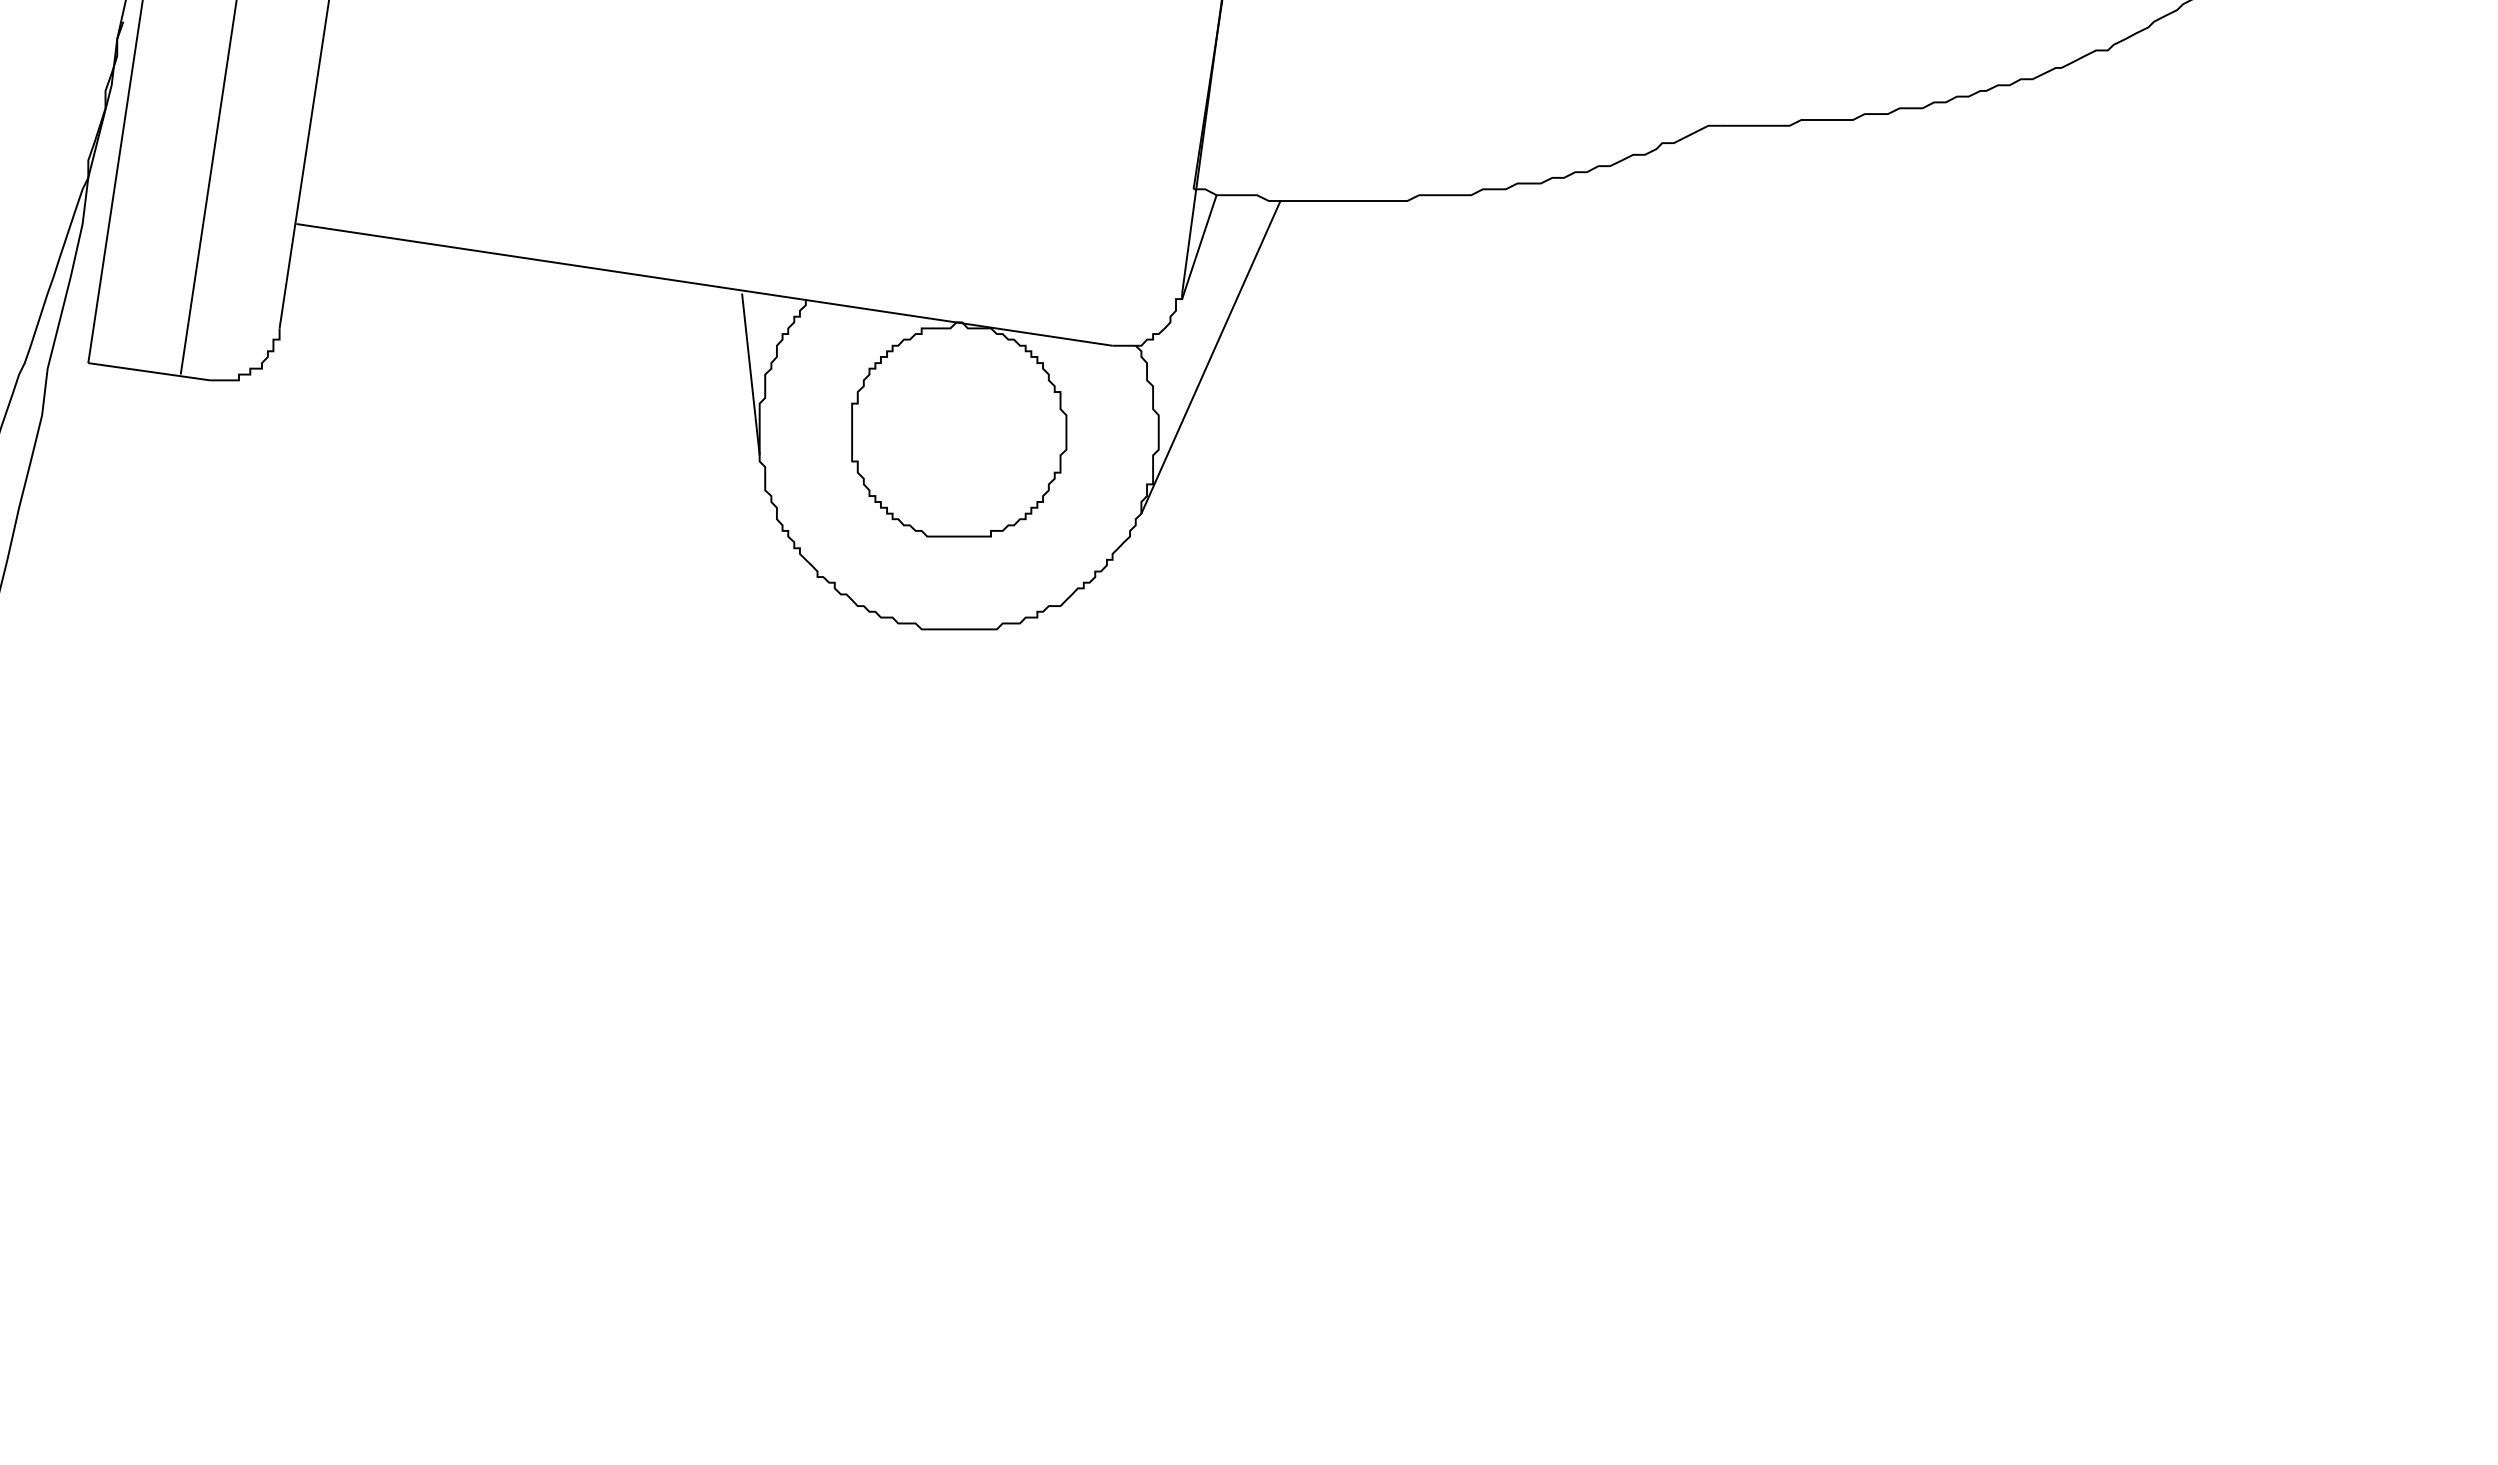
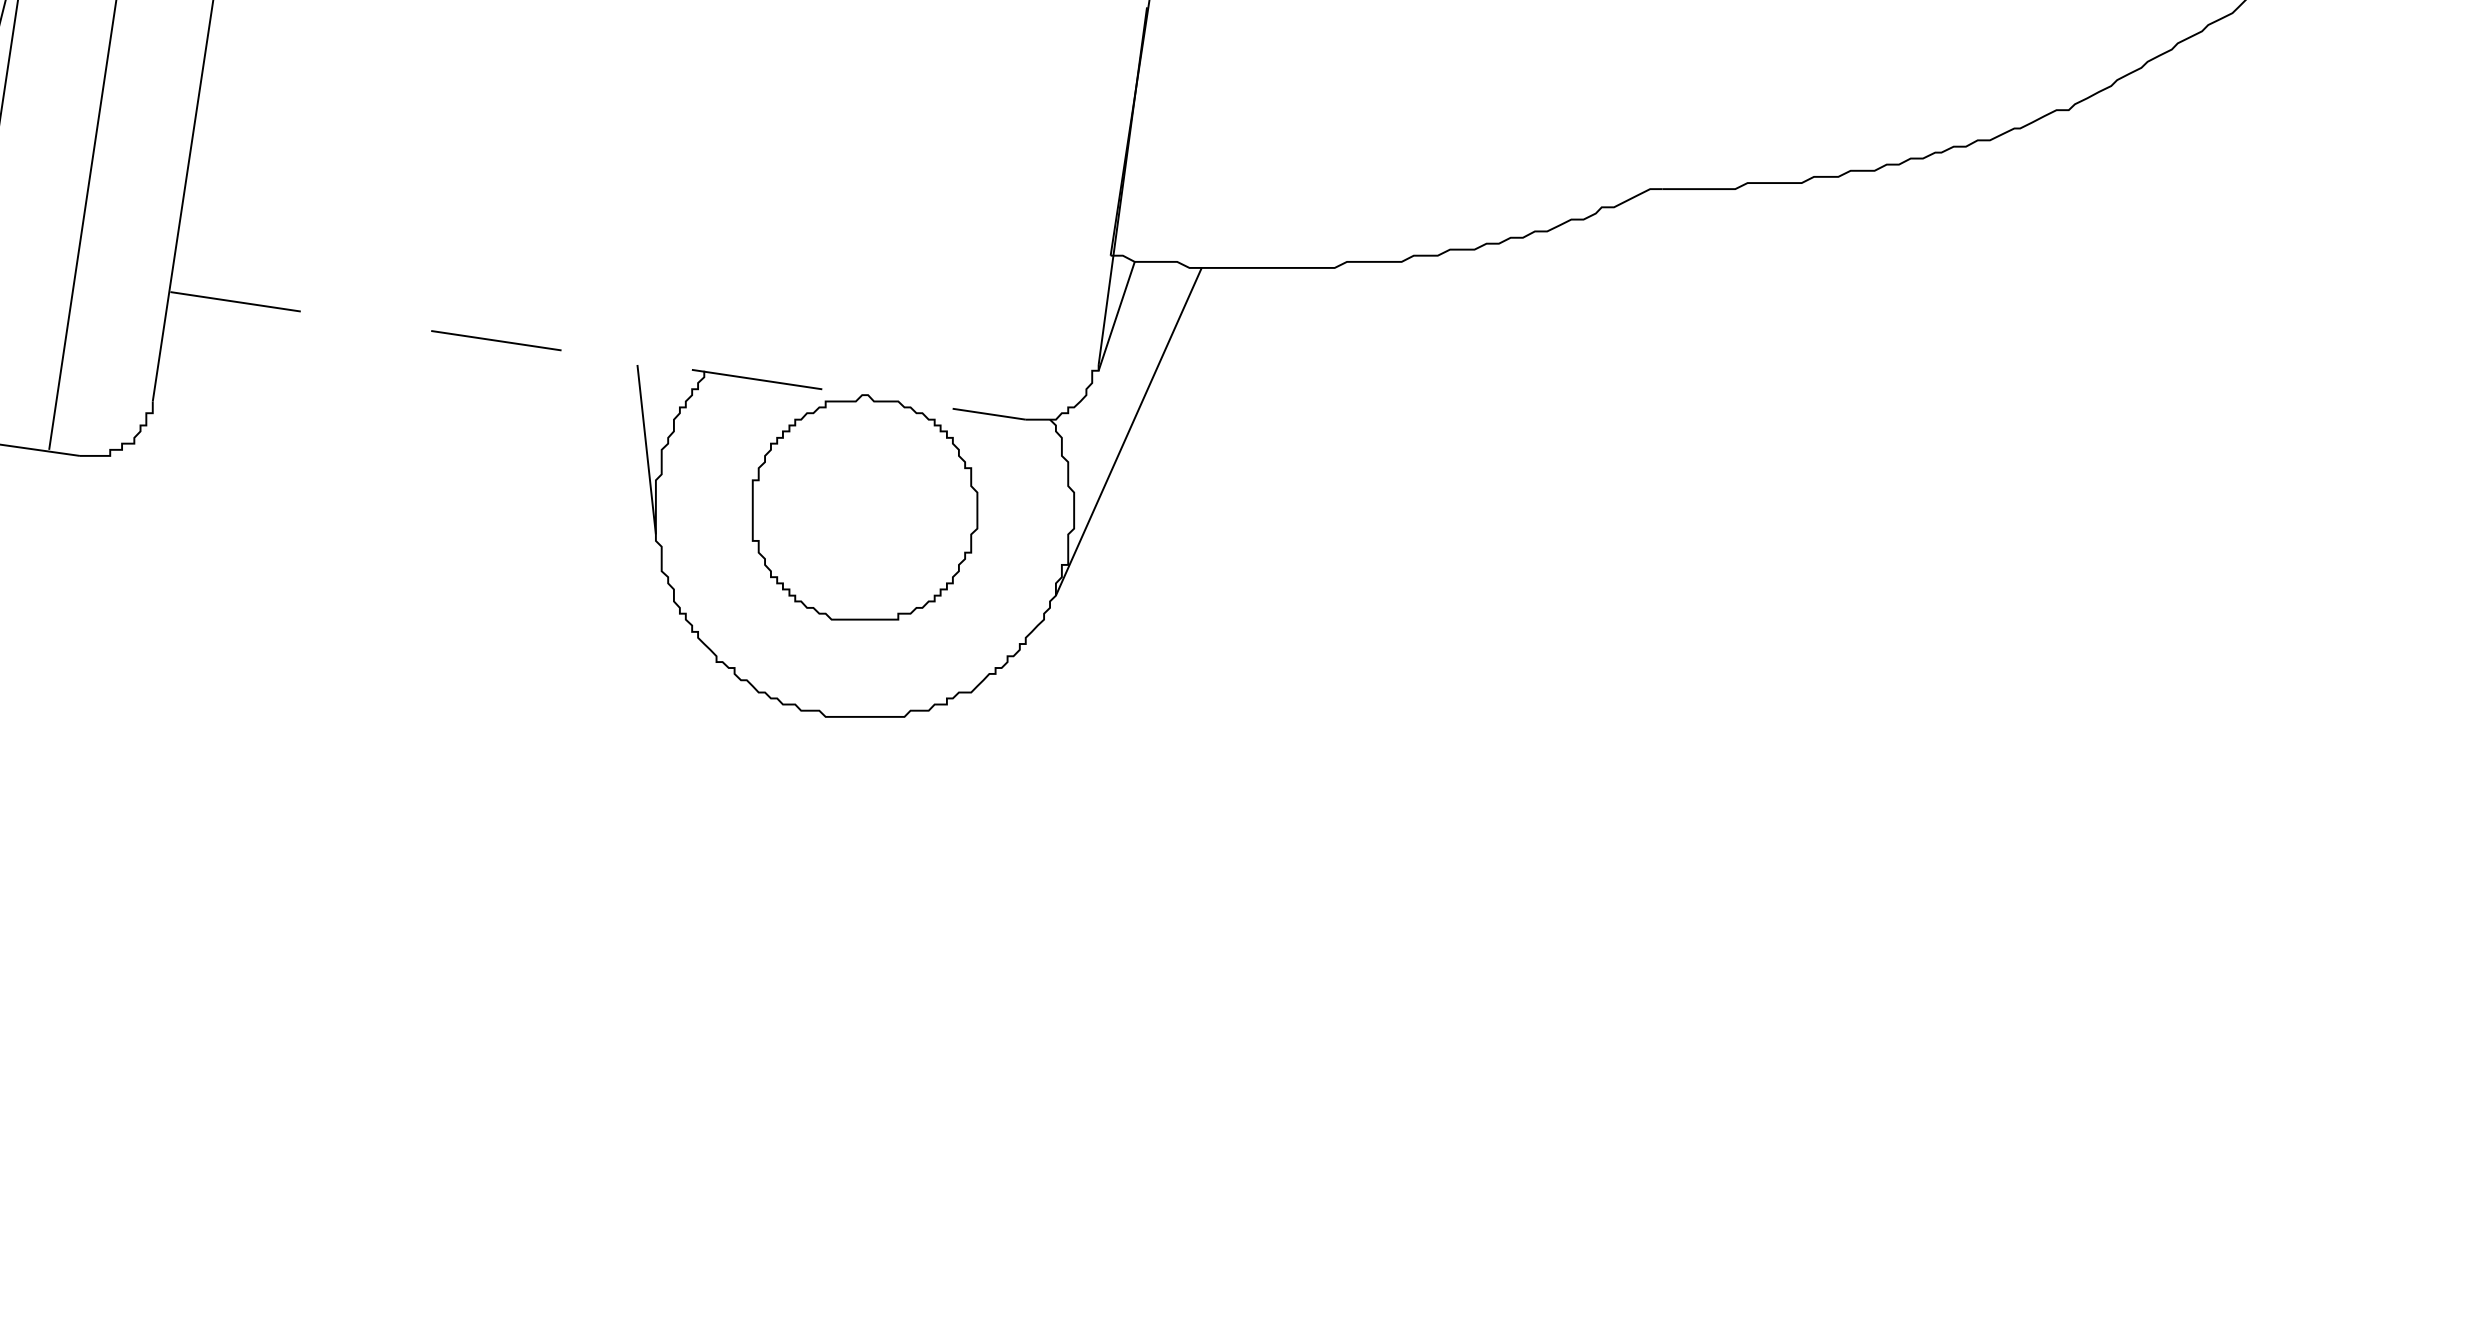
line: (704, 284) -> (598, 355), solid -> dashed

